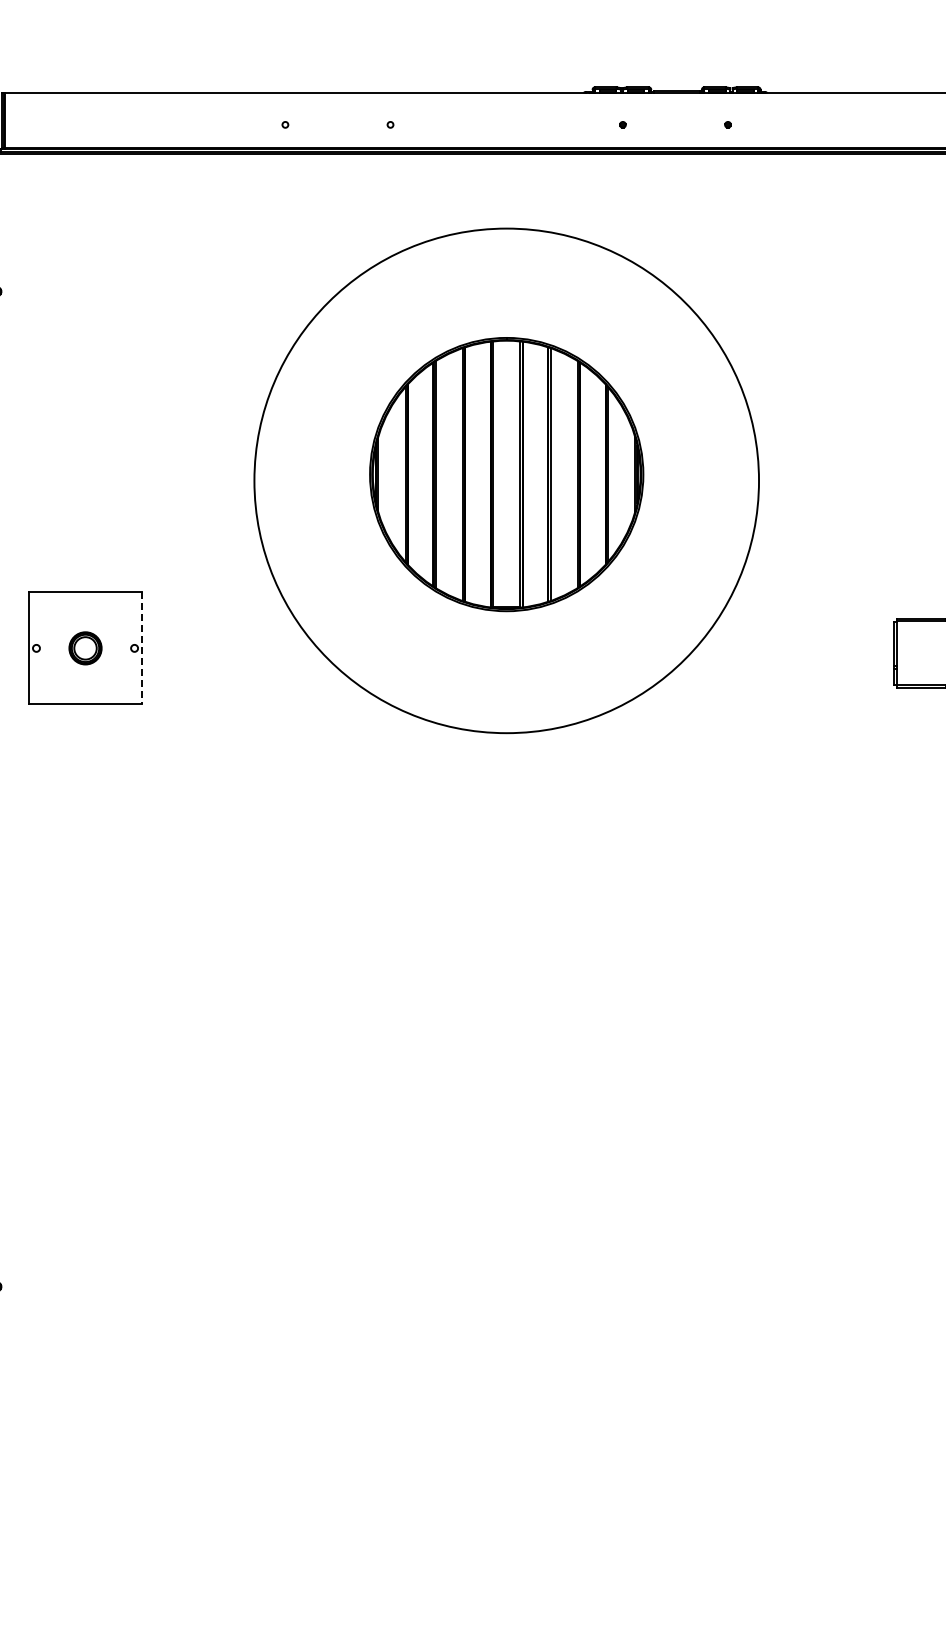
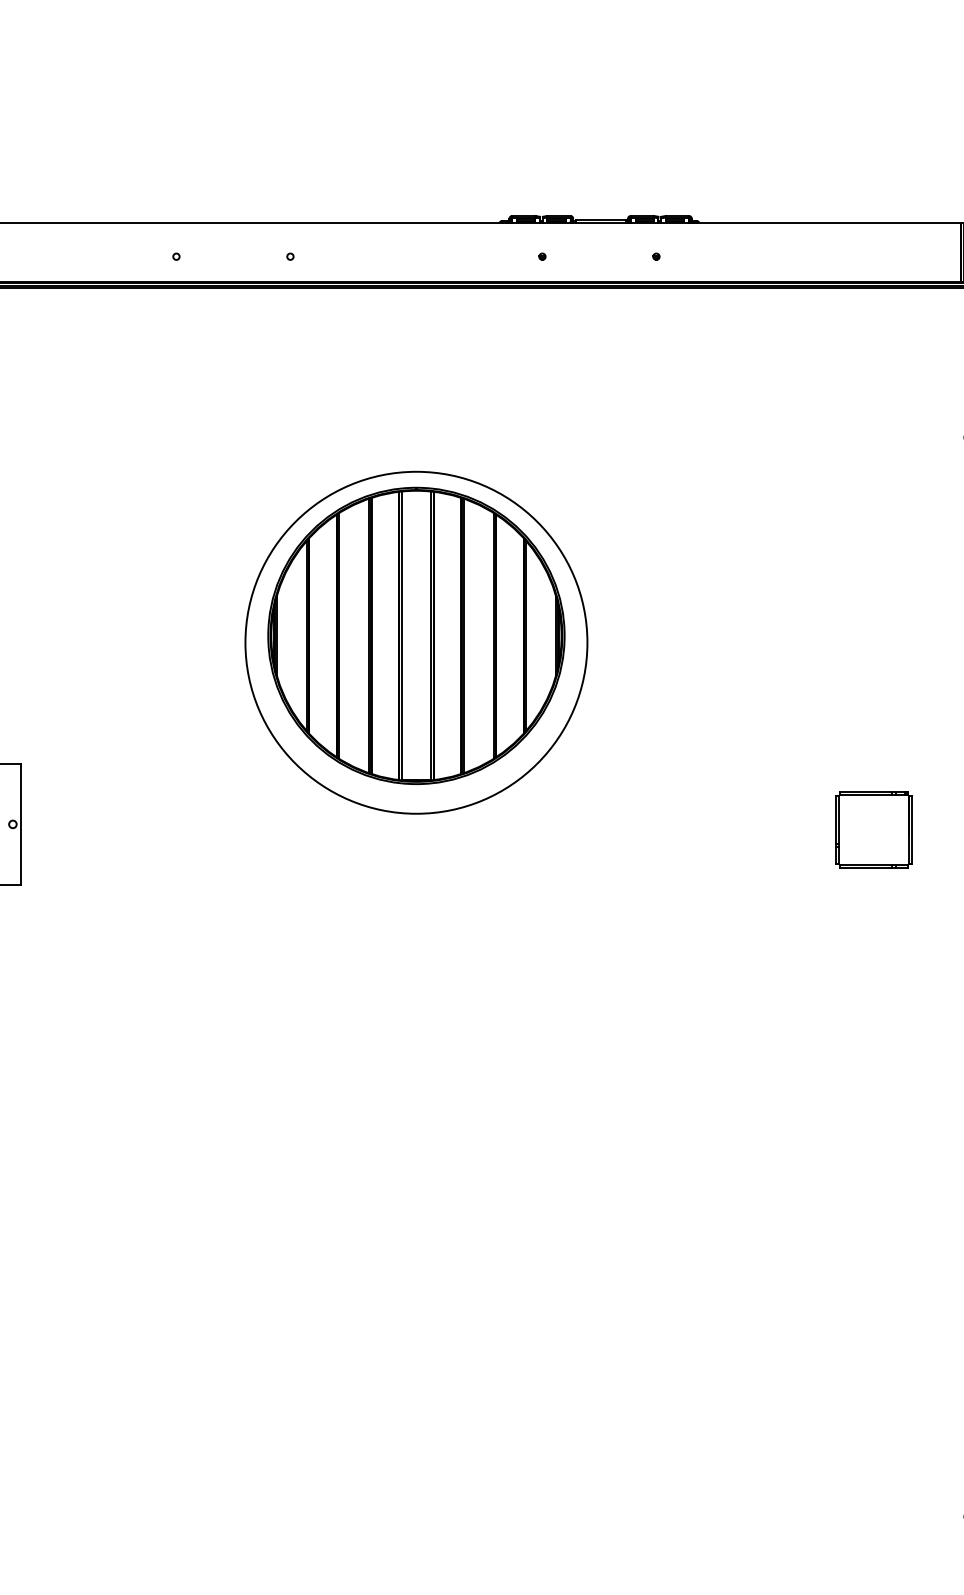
circle: (506, 480) -> (416, 642), size x0.62
line: (141, 648) -> (20, 824), dashed -> solid

